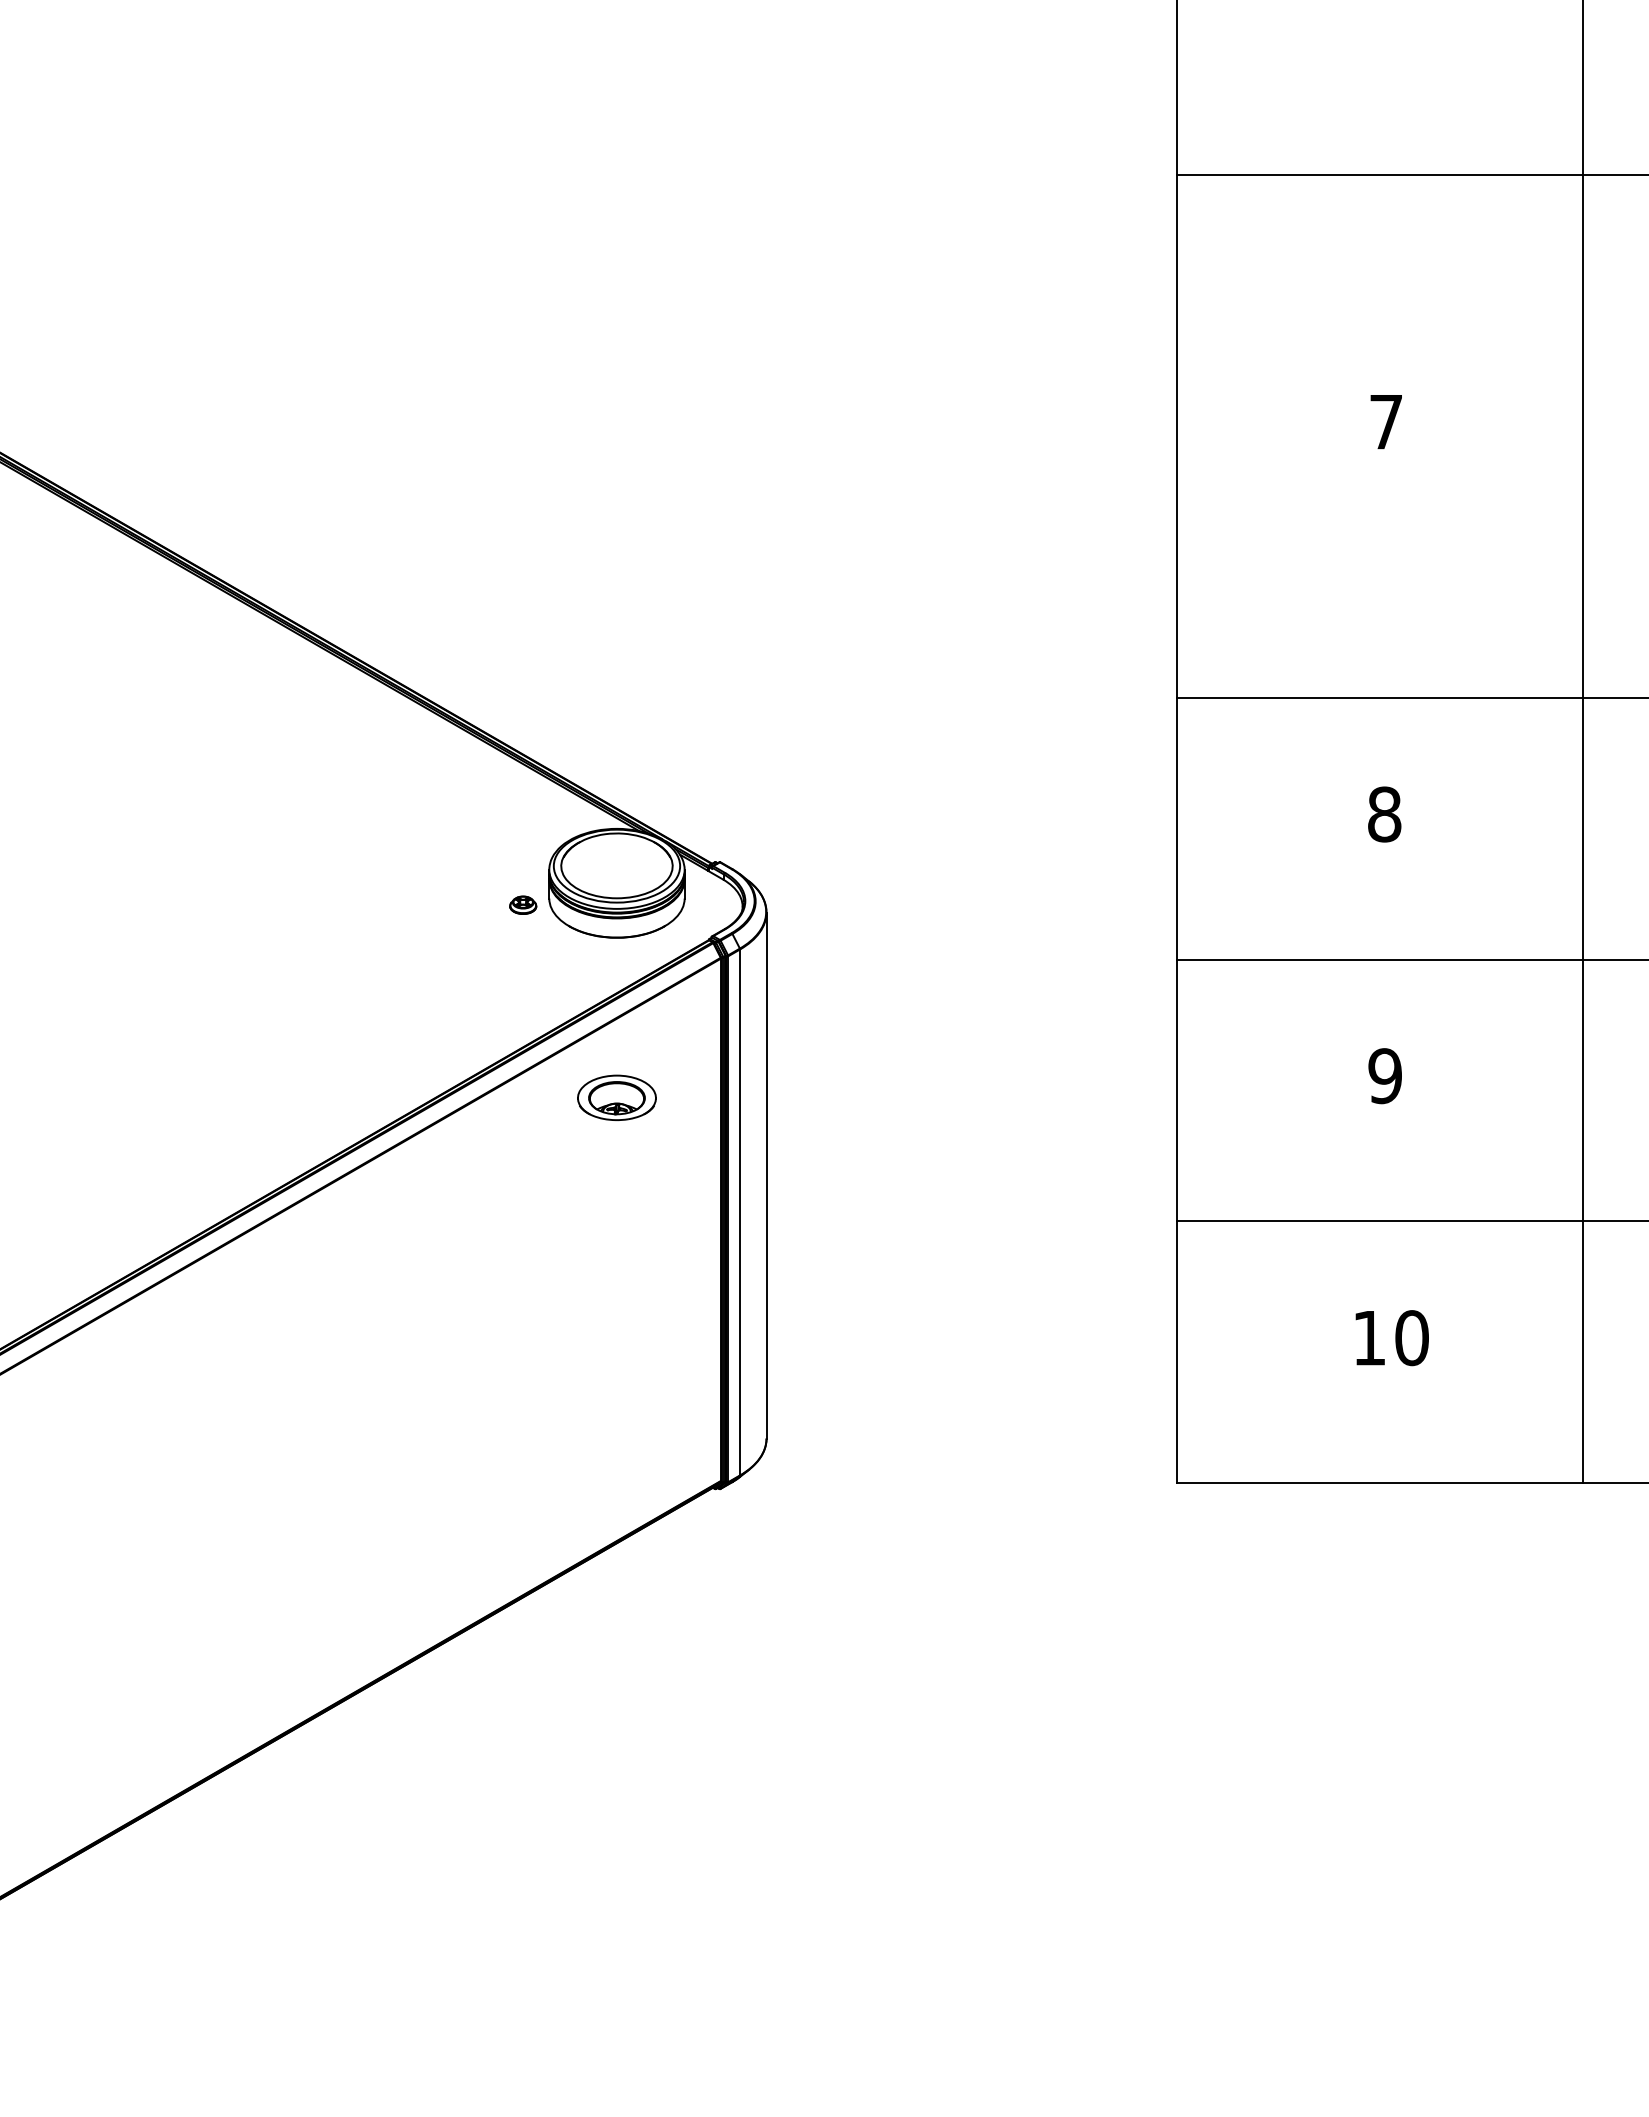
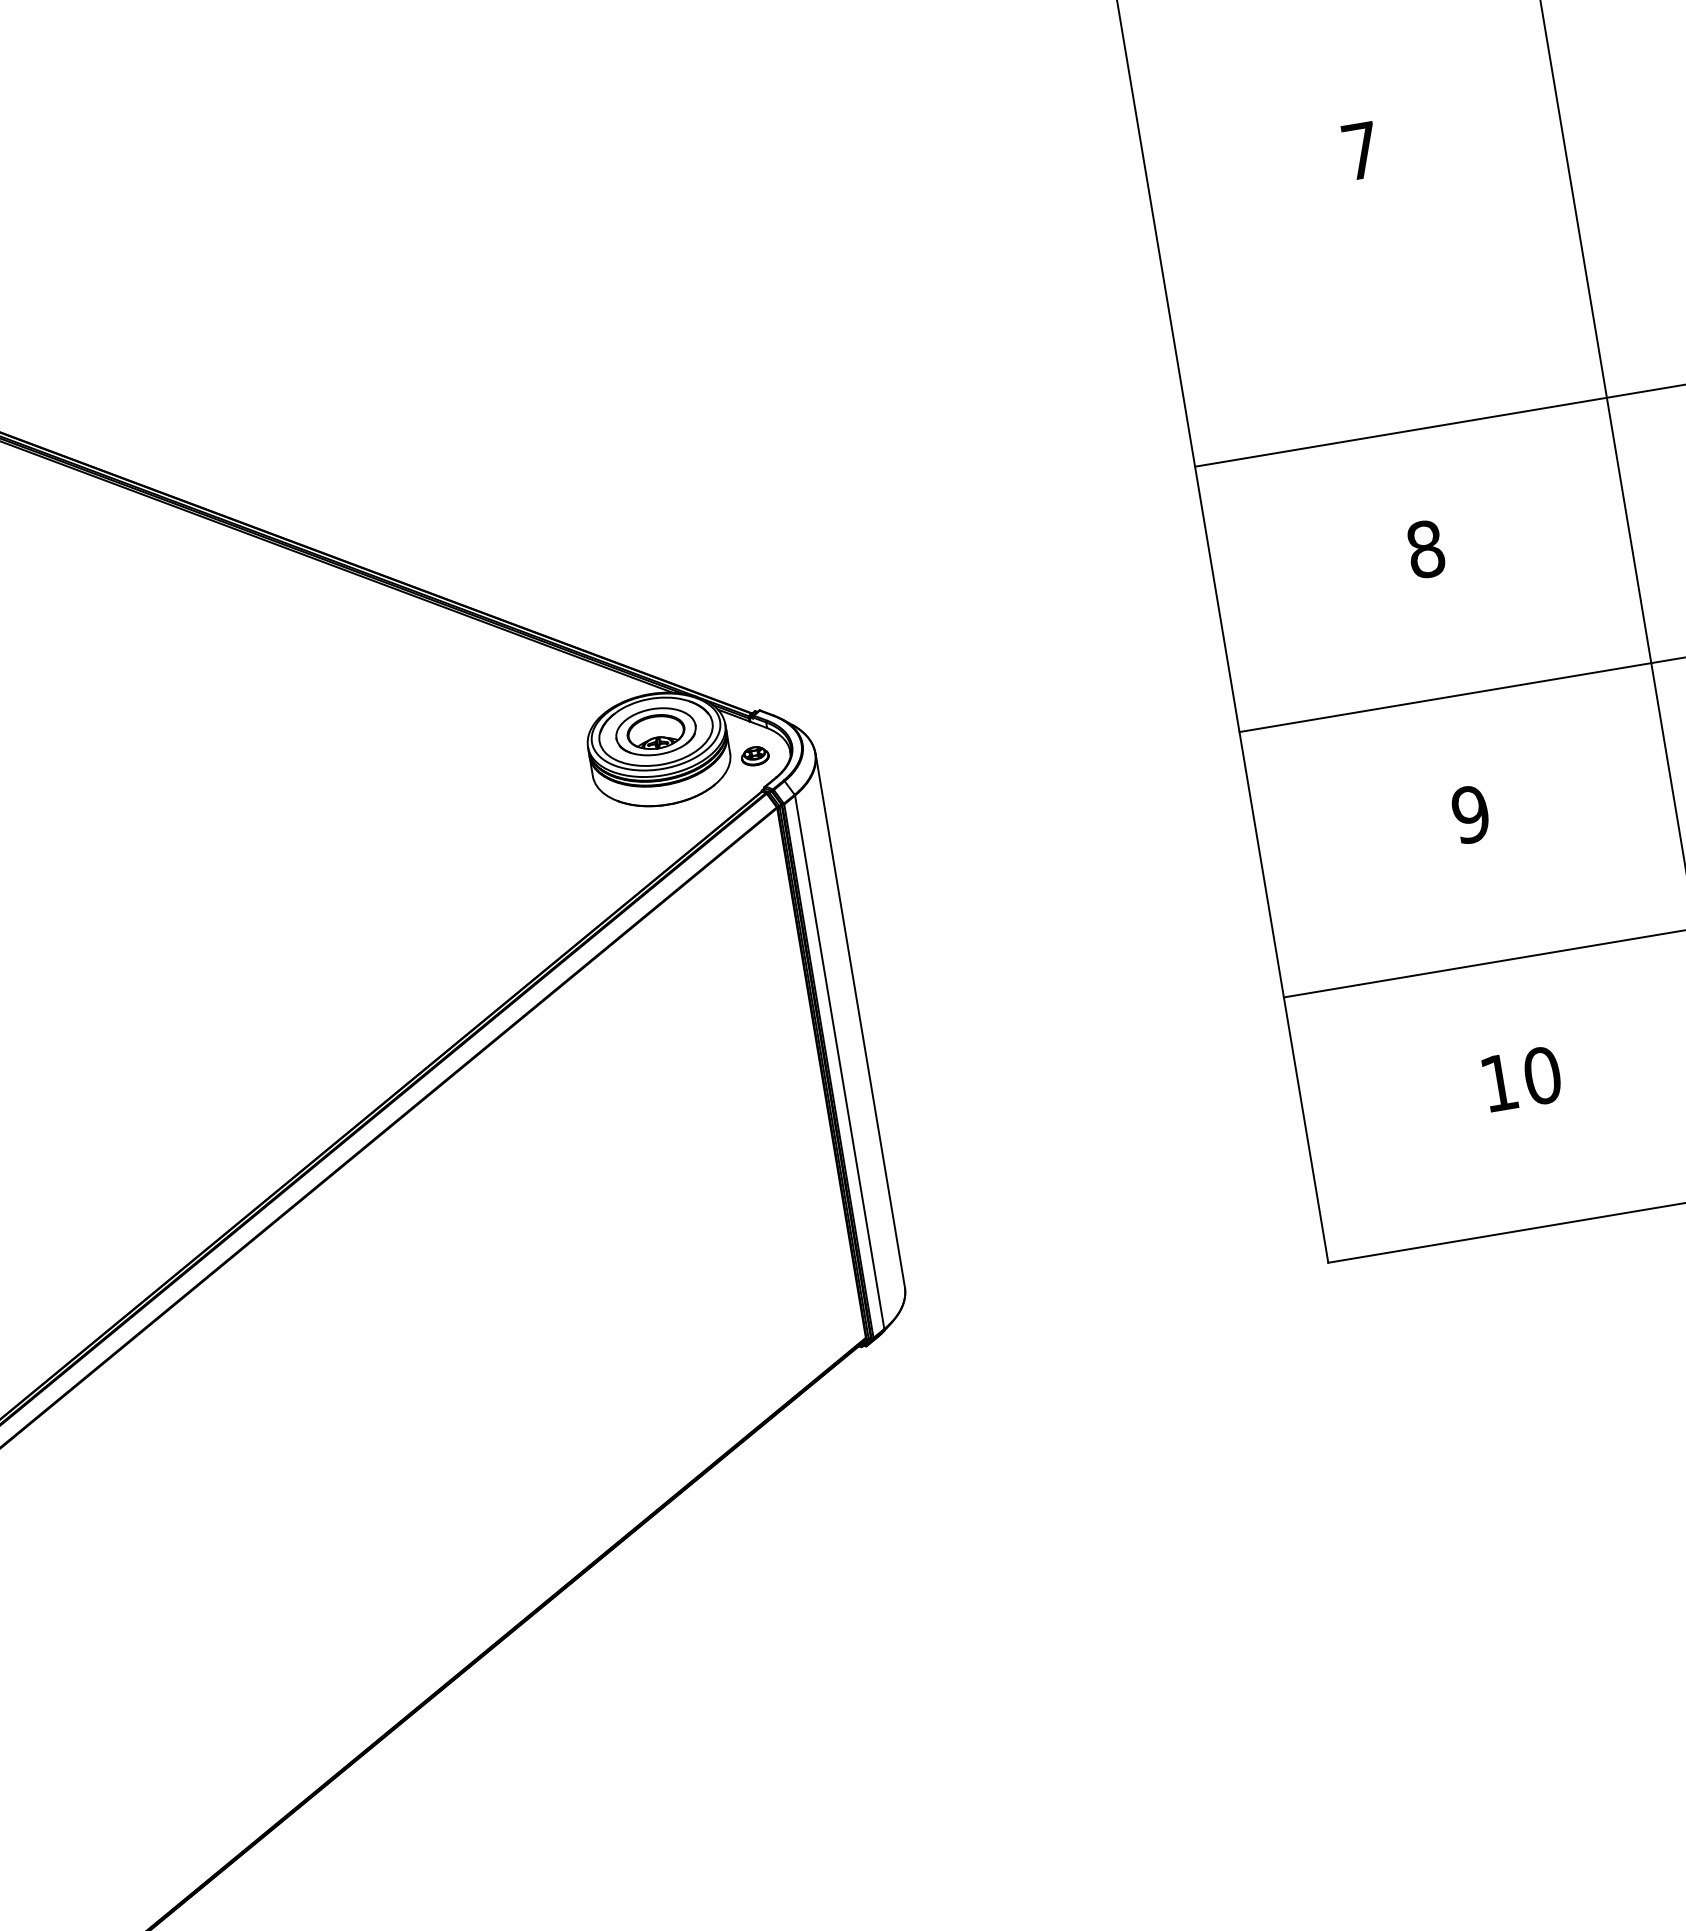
part: (523, 904) -> (755, 755), moved
part: (616, 1097) -> (655, 731), moved

